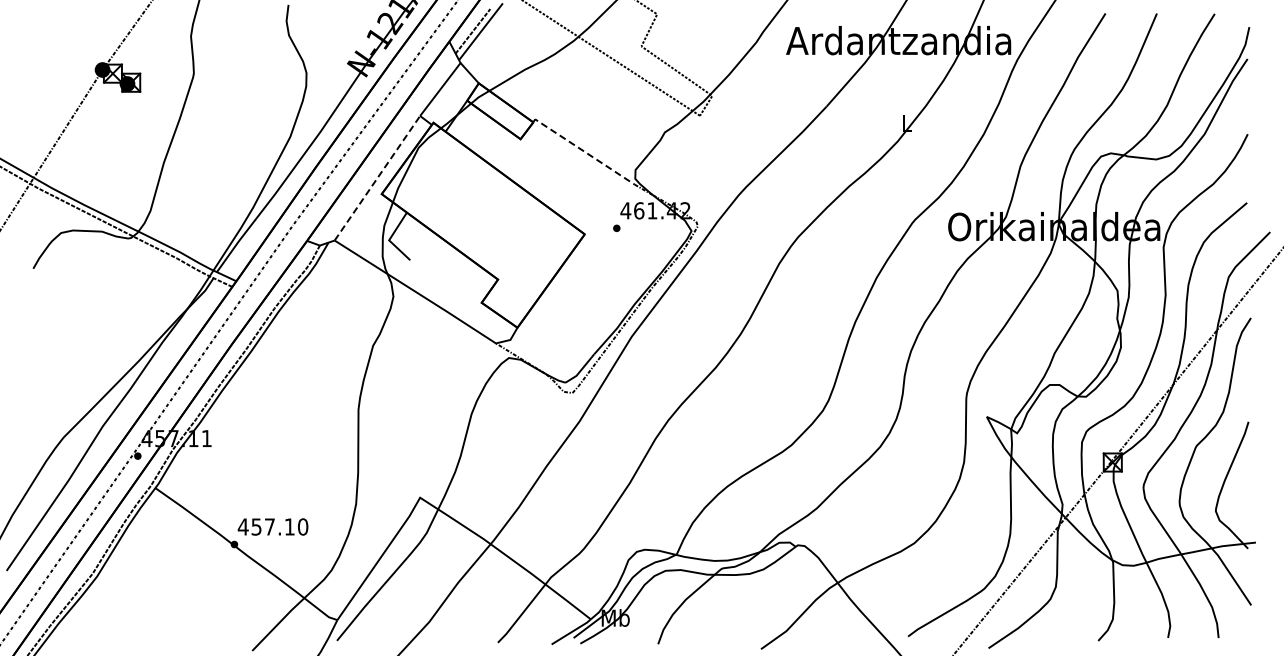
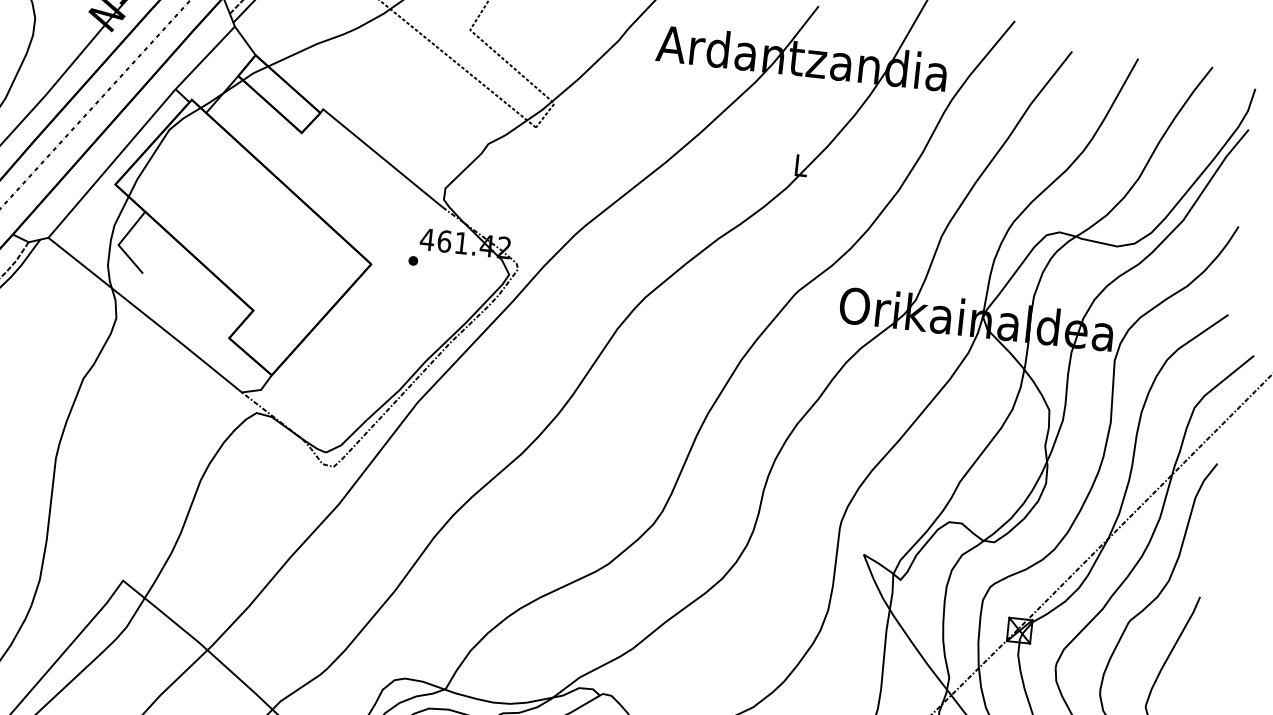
line: (583, 150) -> (381, 156), dashed -> solid
line: (377, 178) -> (112, 163), dashed -> solid

